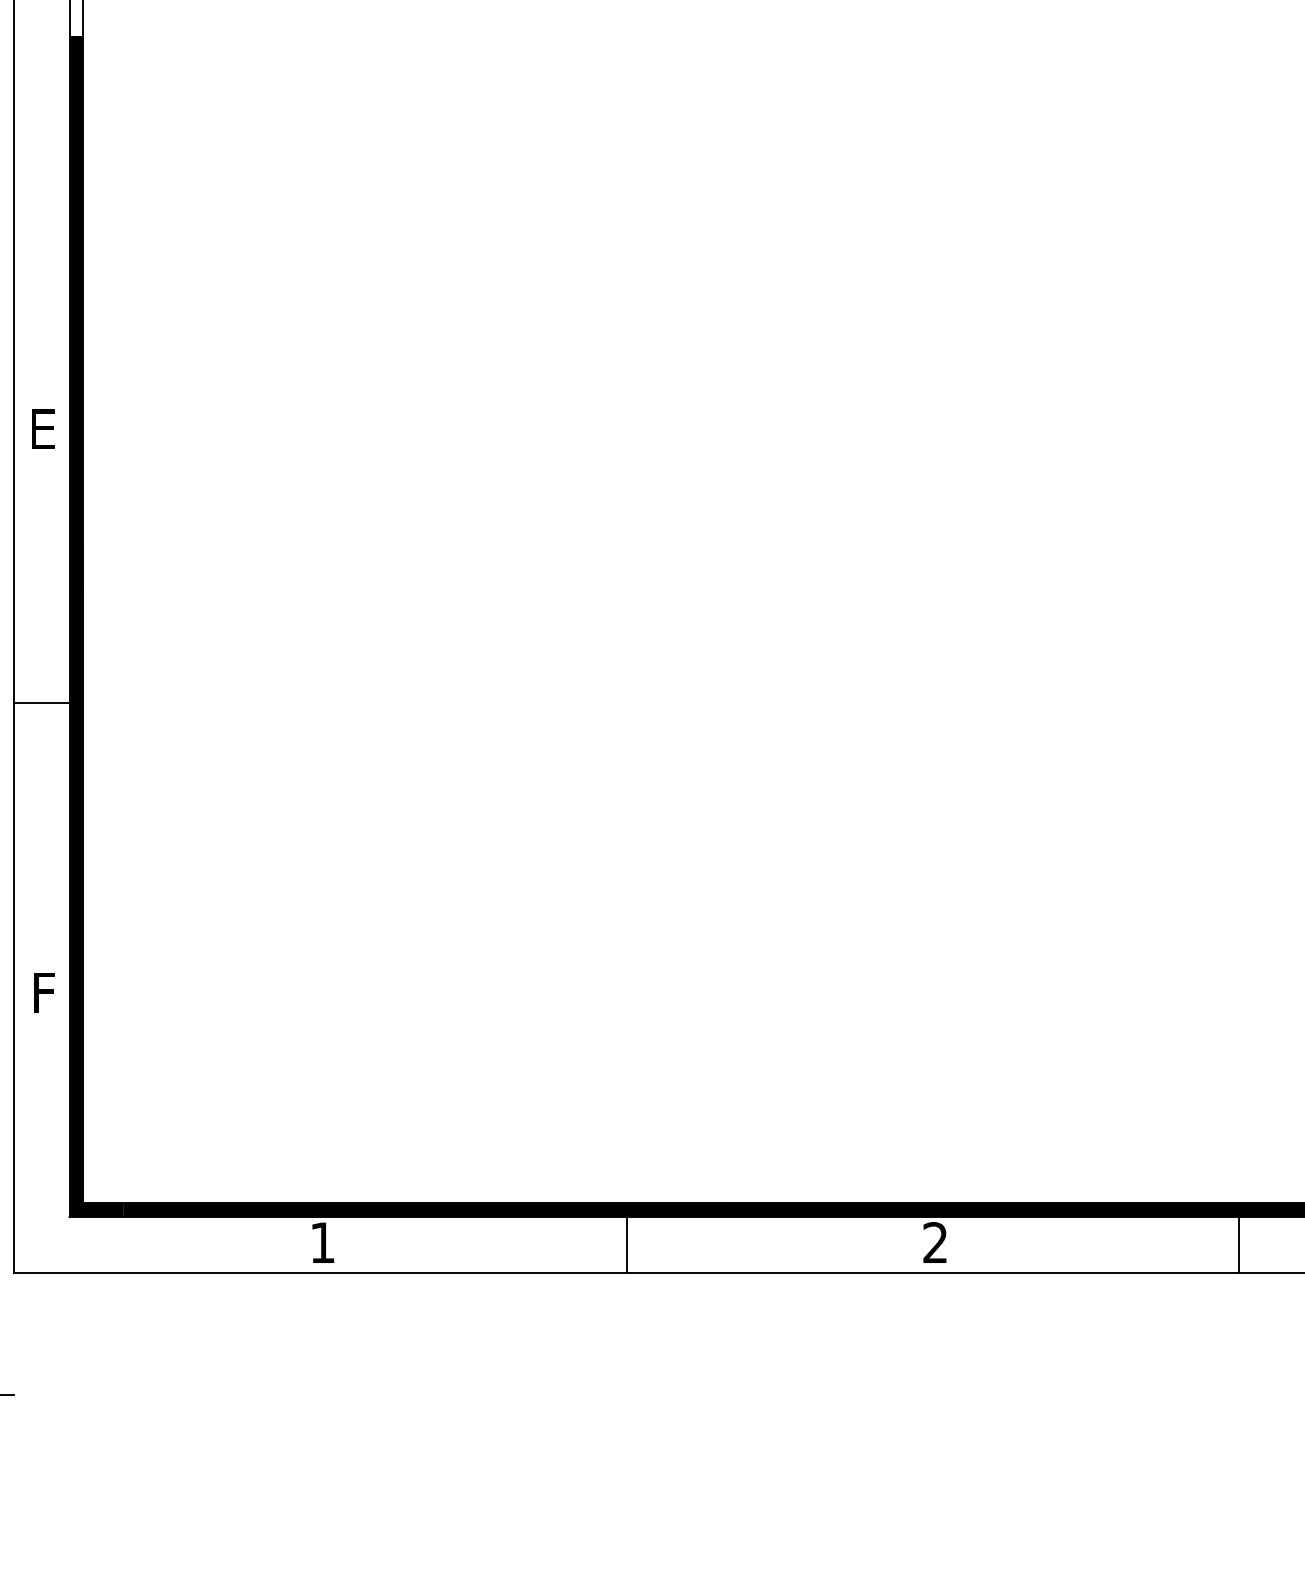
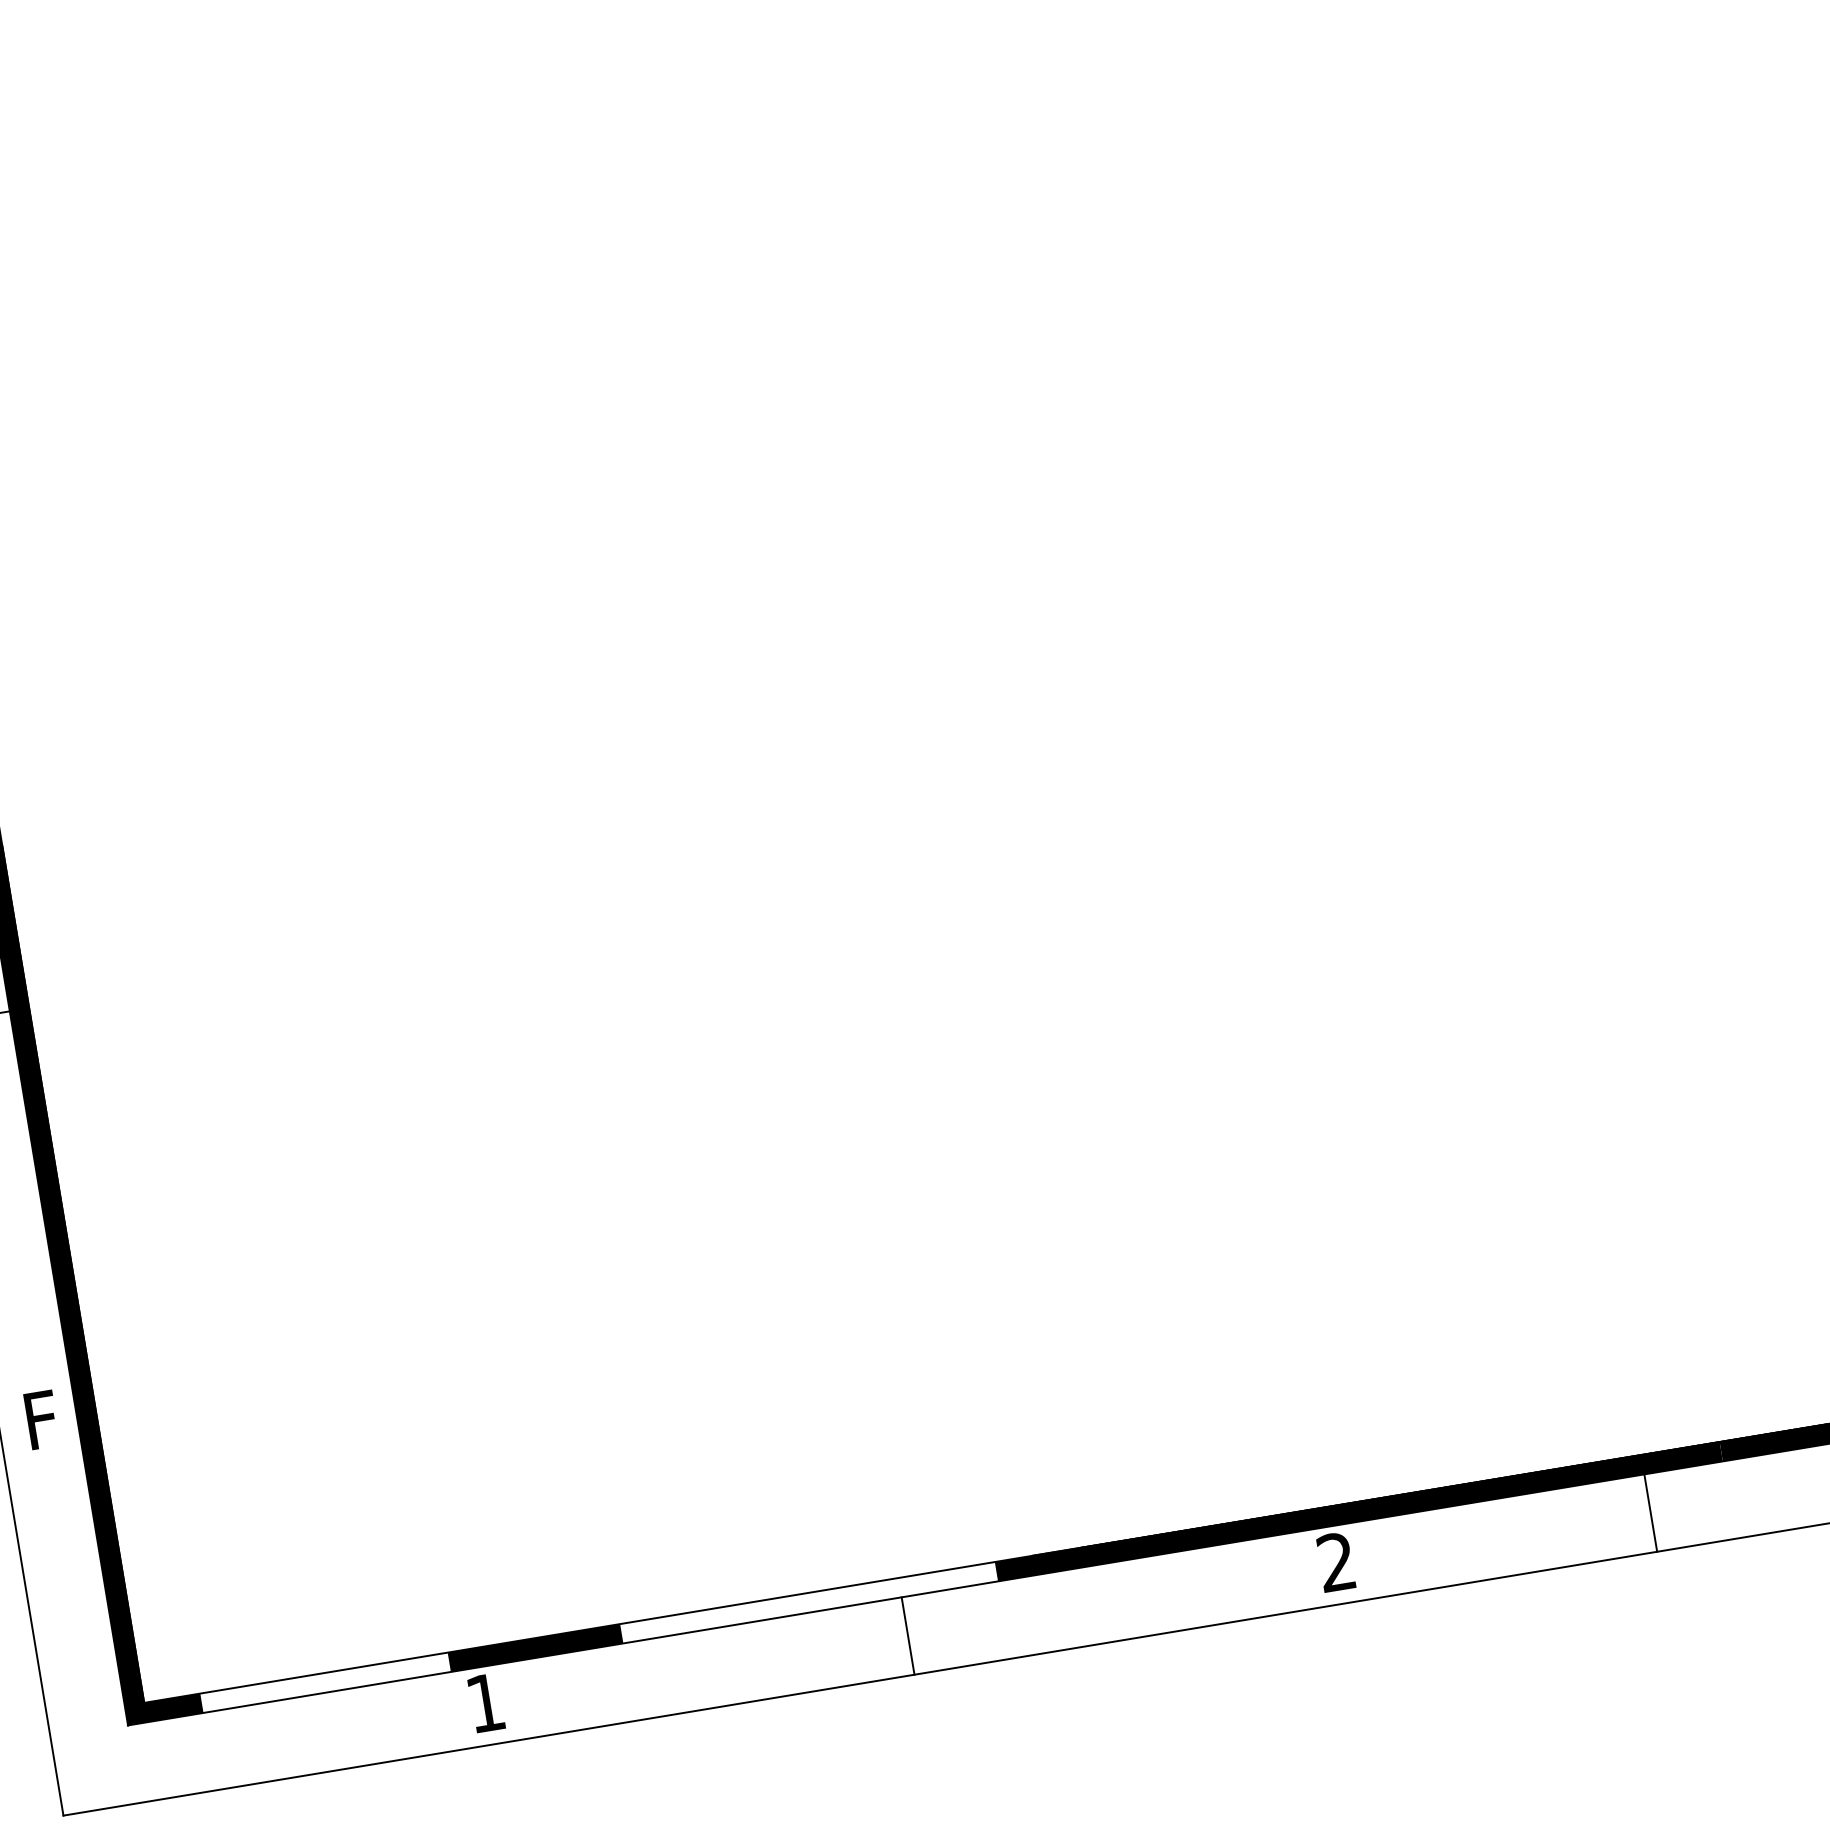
fill: (219, 1209) -> (334, 1680), removed
fill: (560, 1209) -> (808, 1602), removed
line: (1239, 1244) -> (1651, 1512), moved

